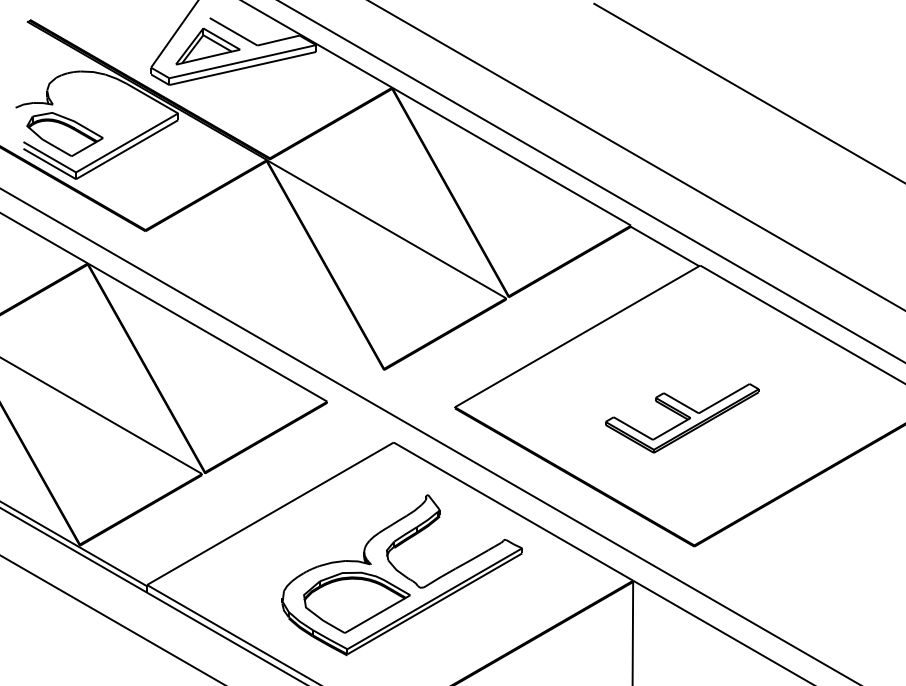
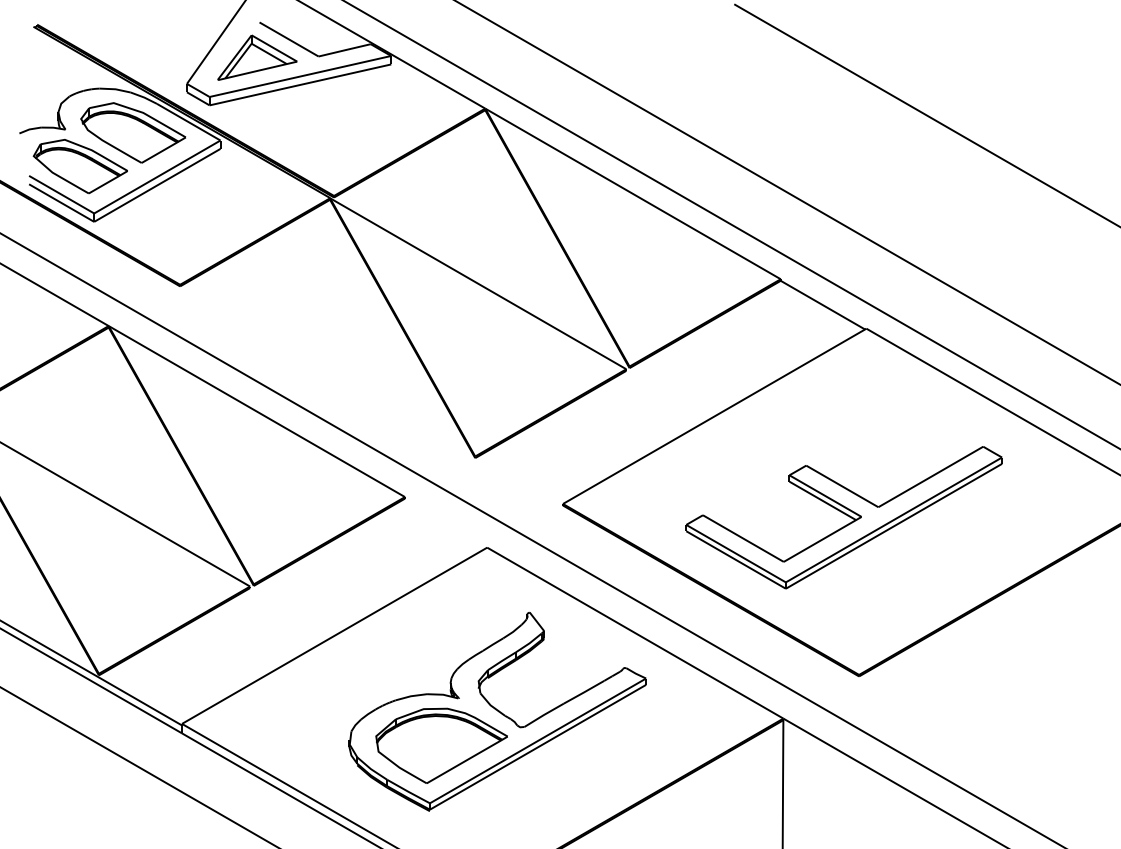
part: (107, 106) -> (133, 132), added
part: (681, 418) -> (843, 517), size x1.67

